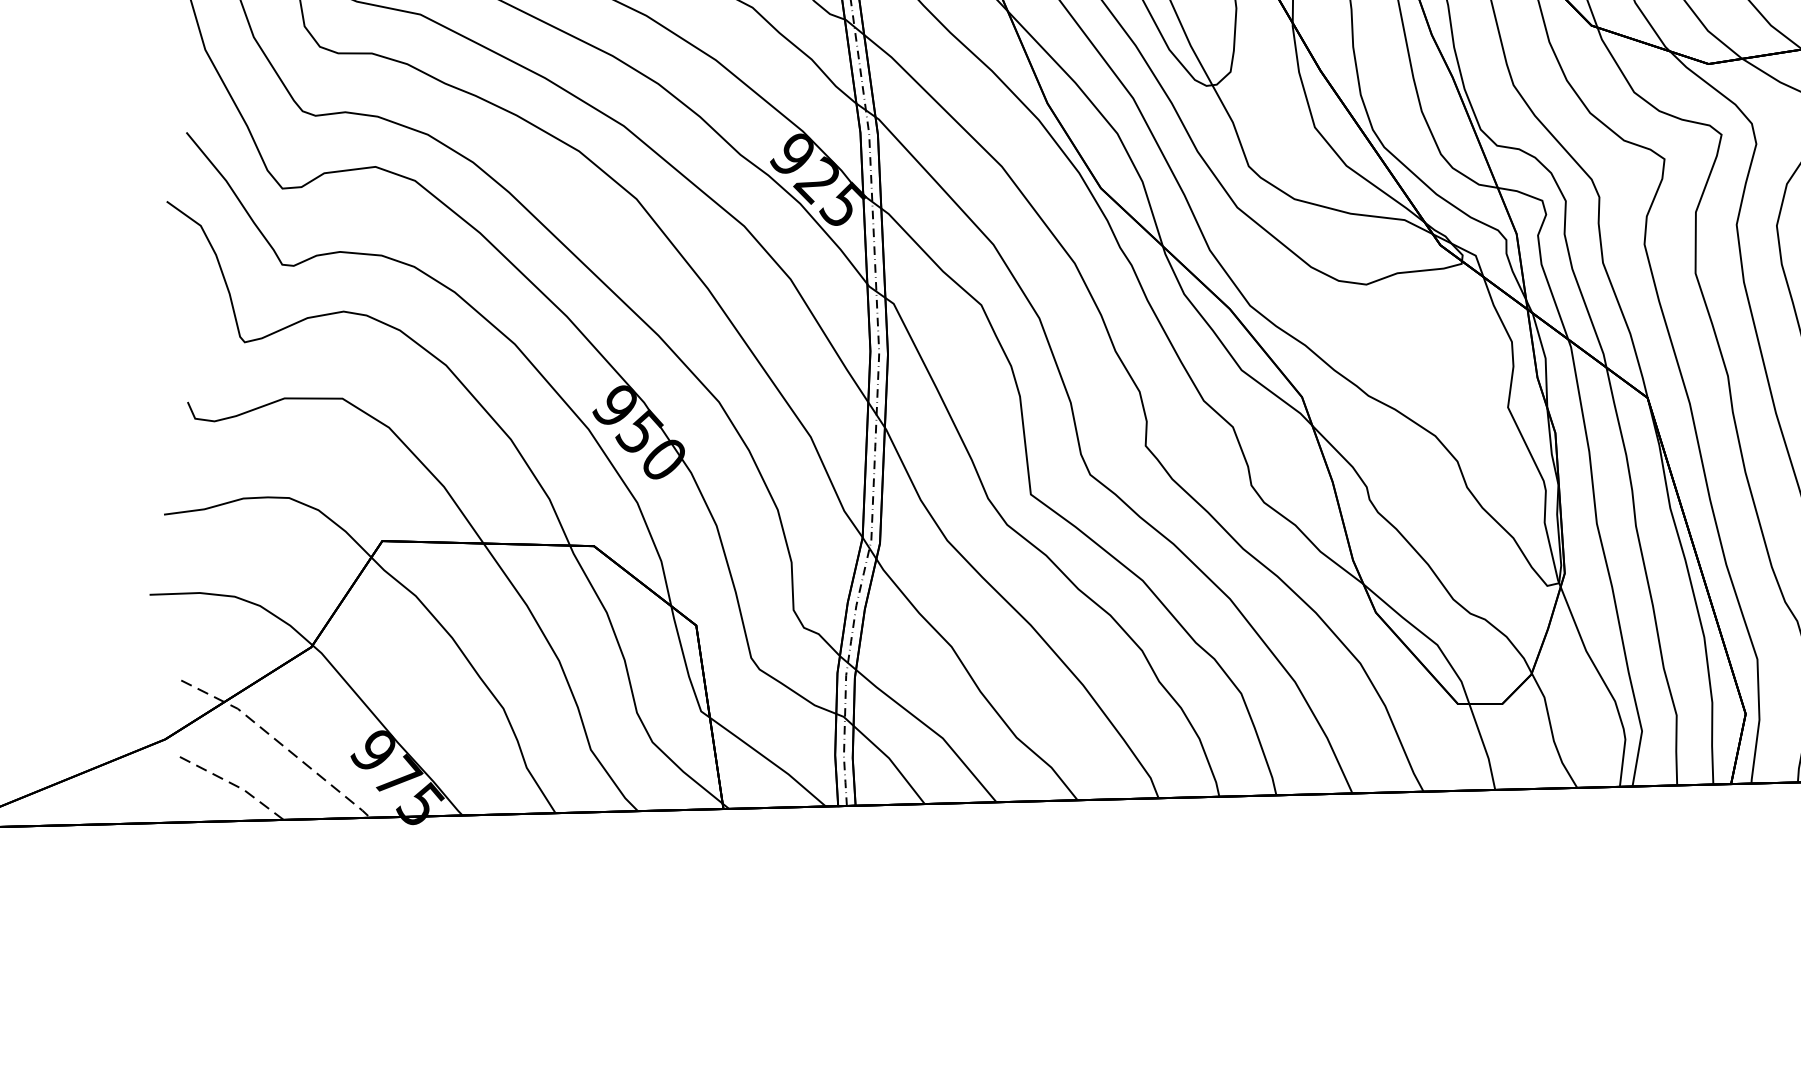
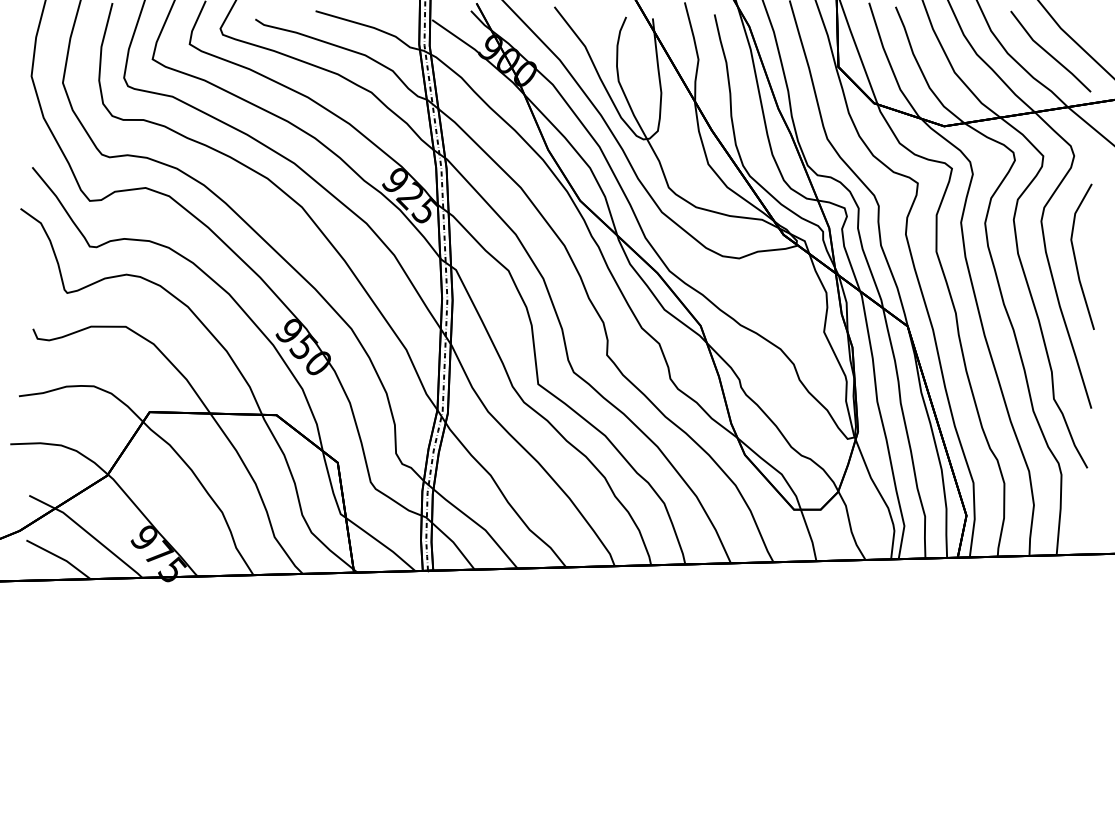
line: (280, 743) -> (88, 533), dashed -> solid
line: (231, 783) -> (59, 557), dashed -> solid

